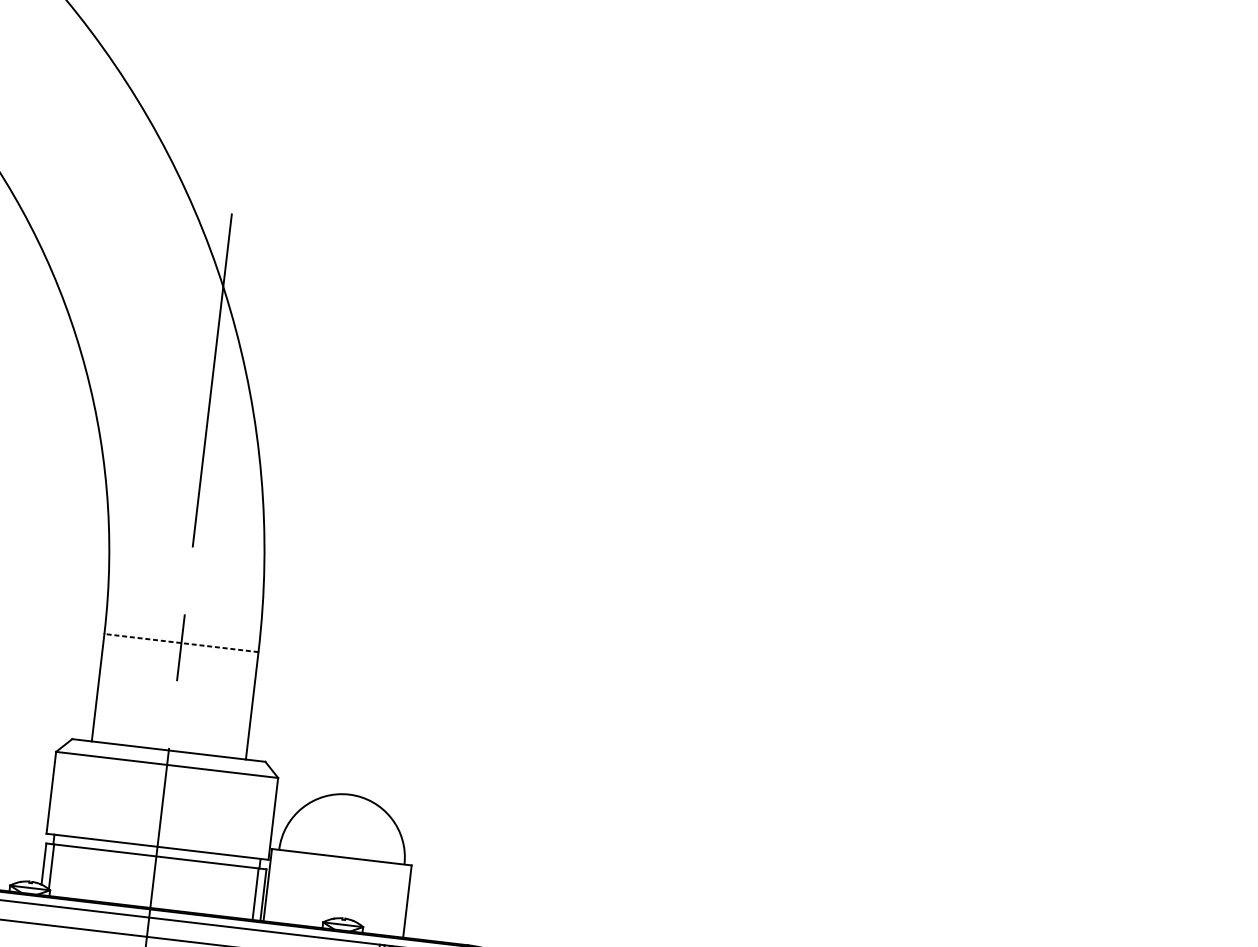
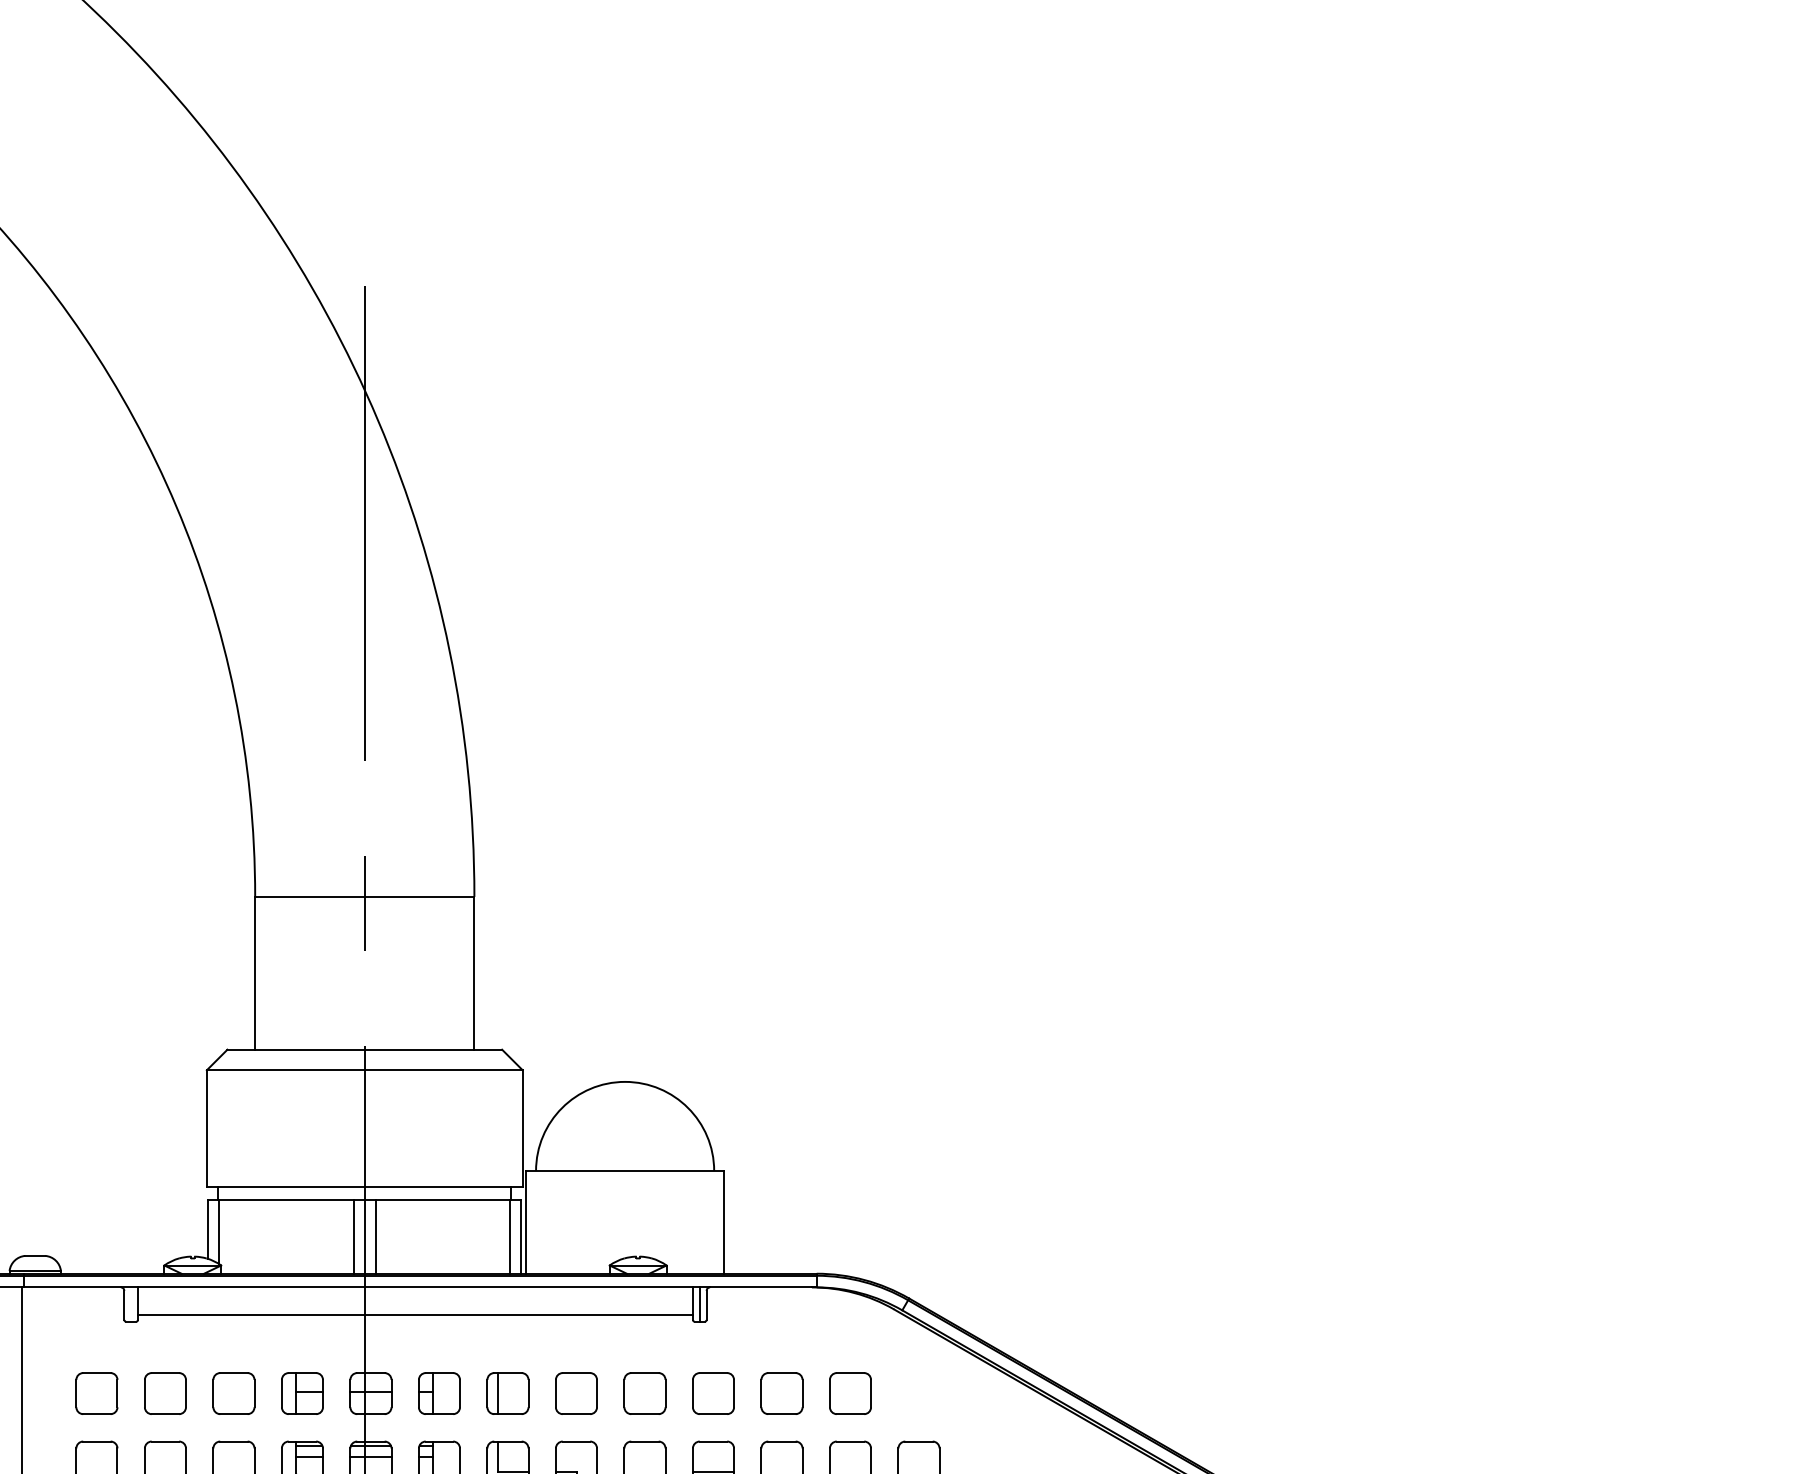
line: (181, 642) -> (364, 896), dashed -> solid
line: (145, 880) -> (353, 1236), added
line: (160, 882) -> (375, 1236), added

